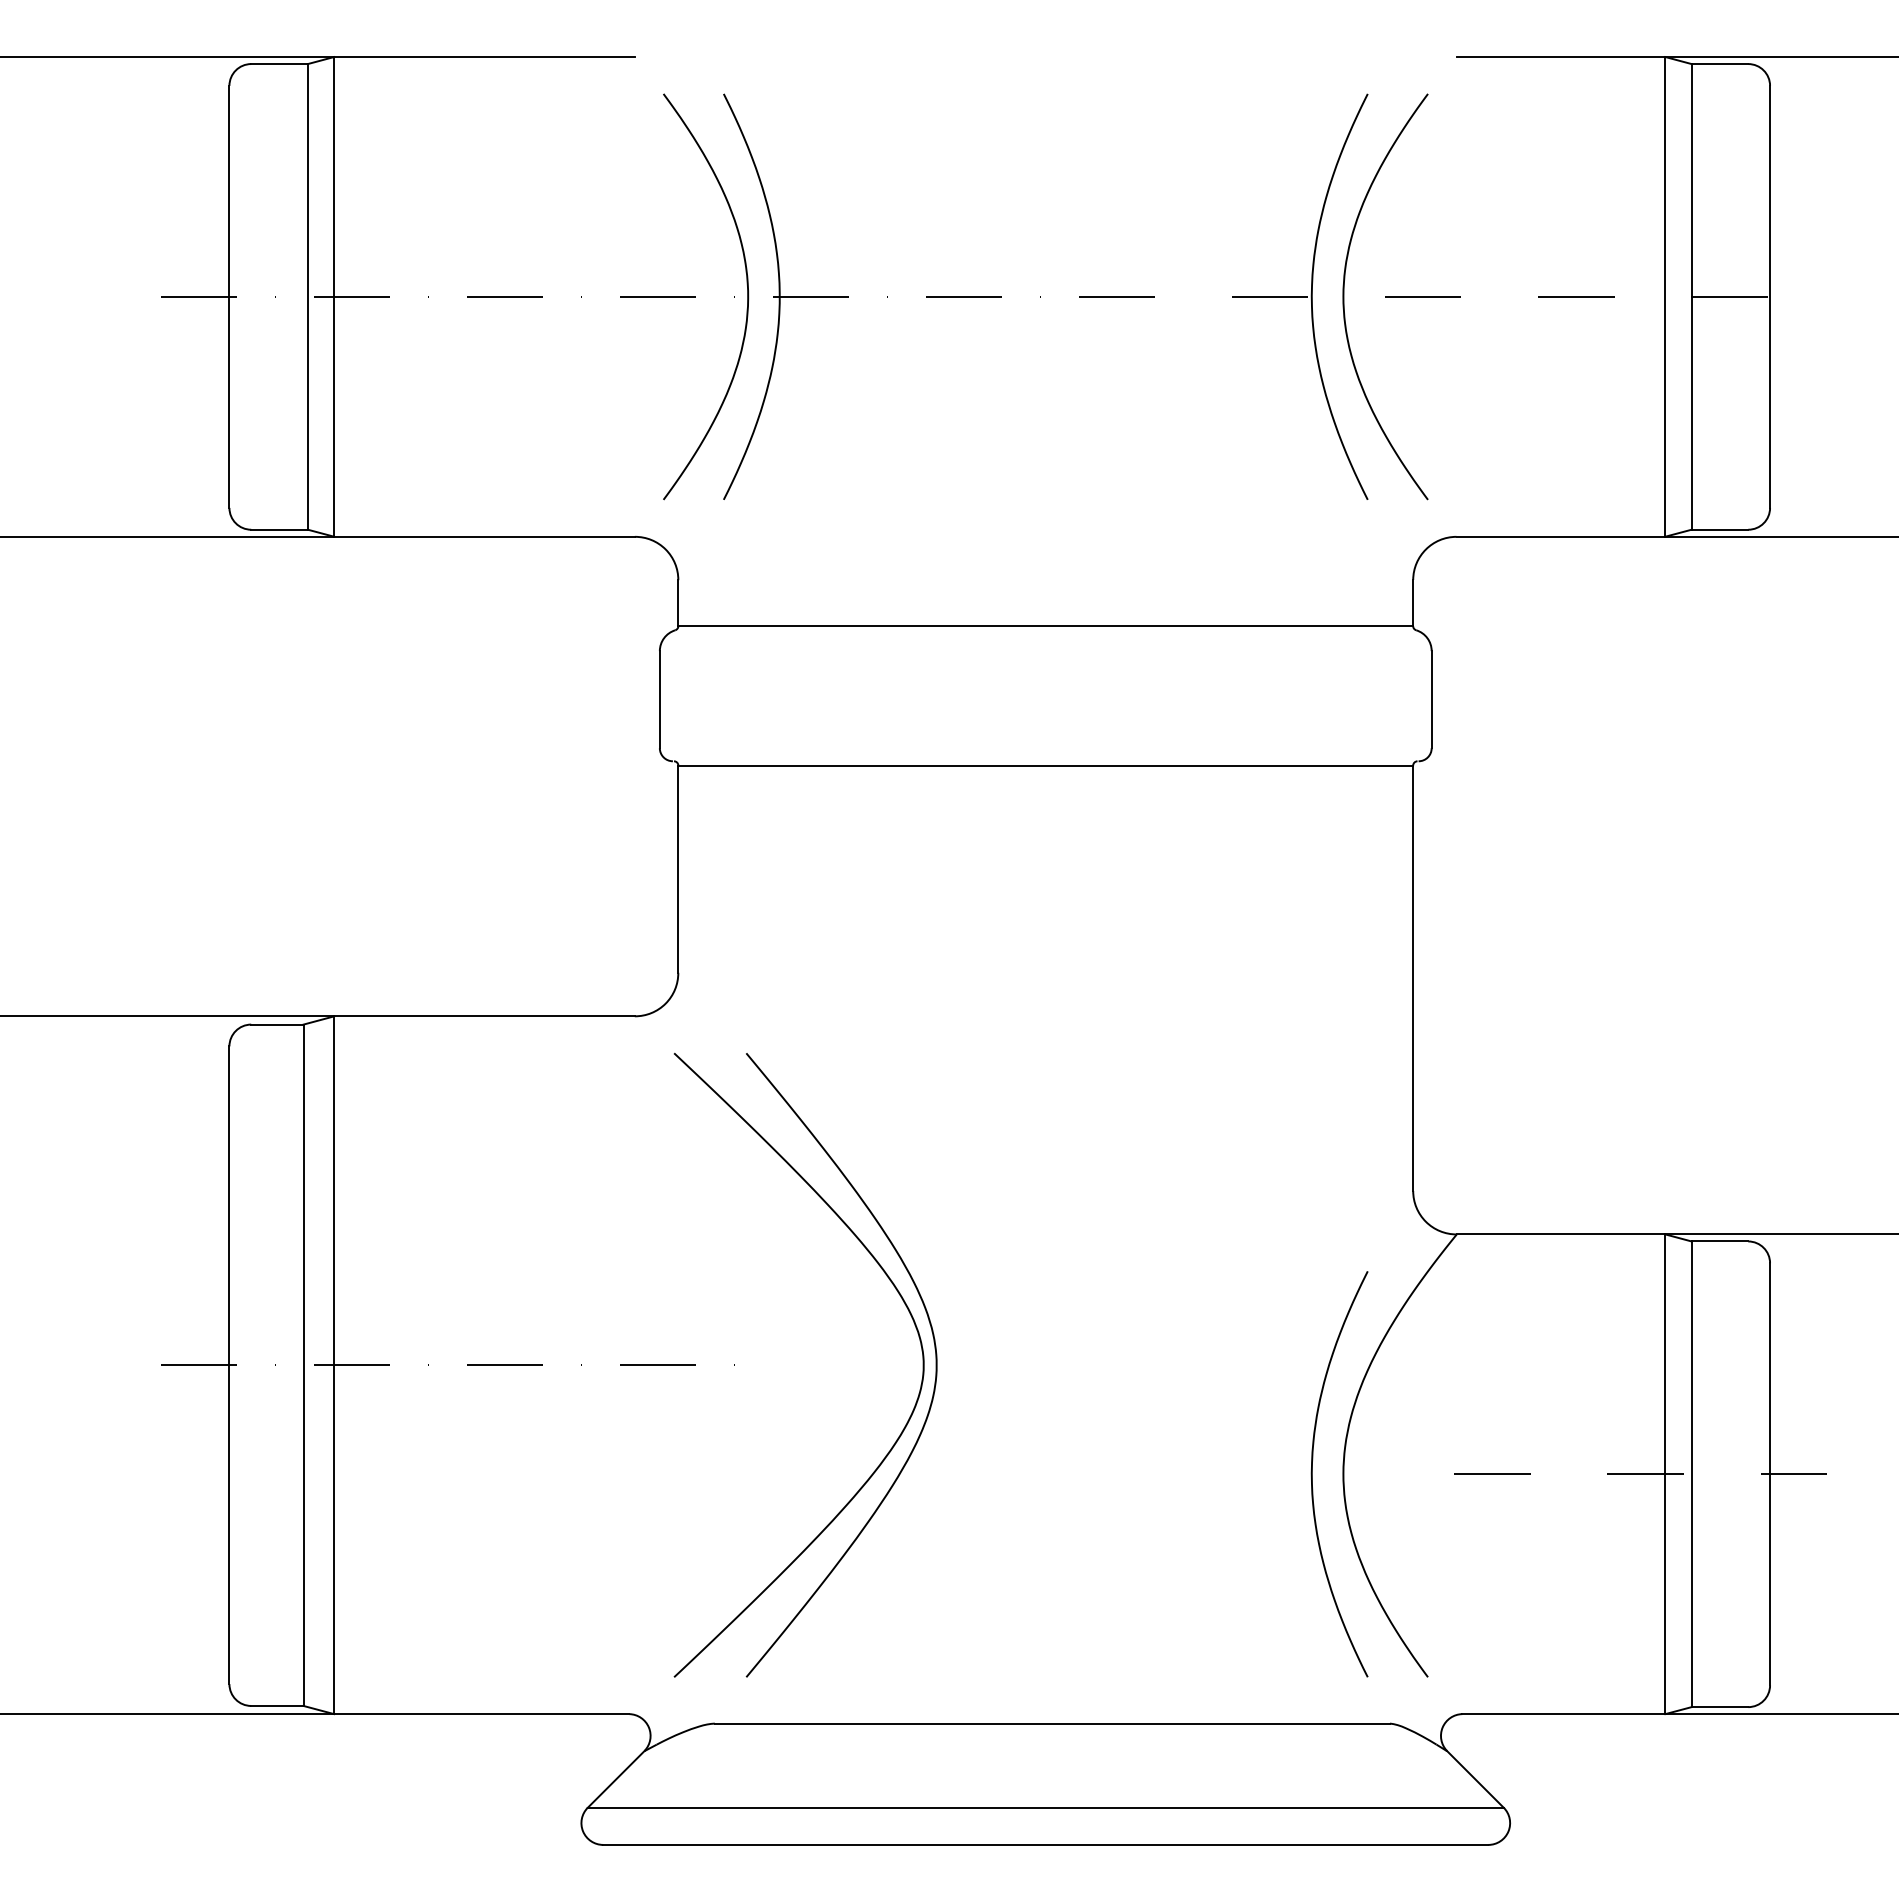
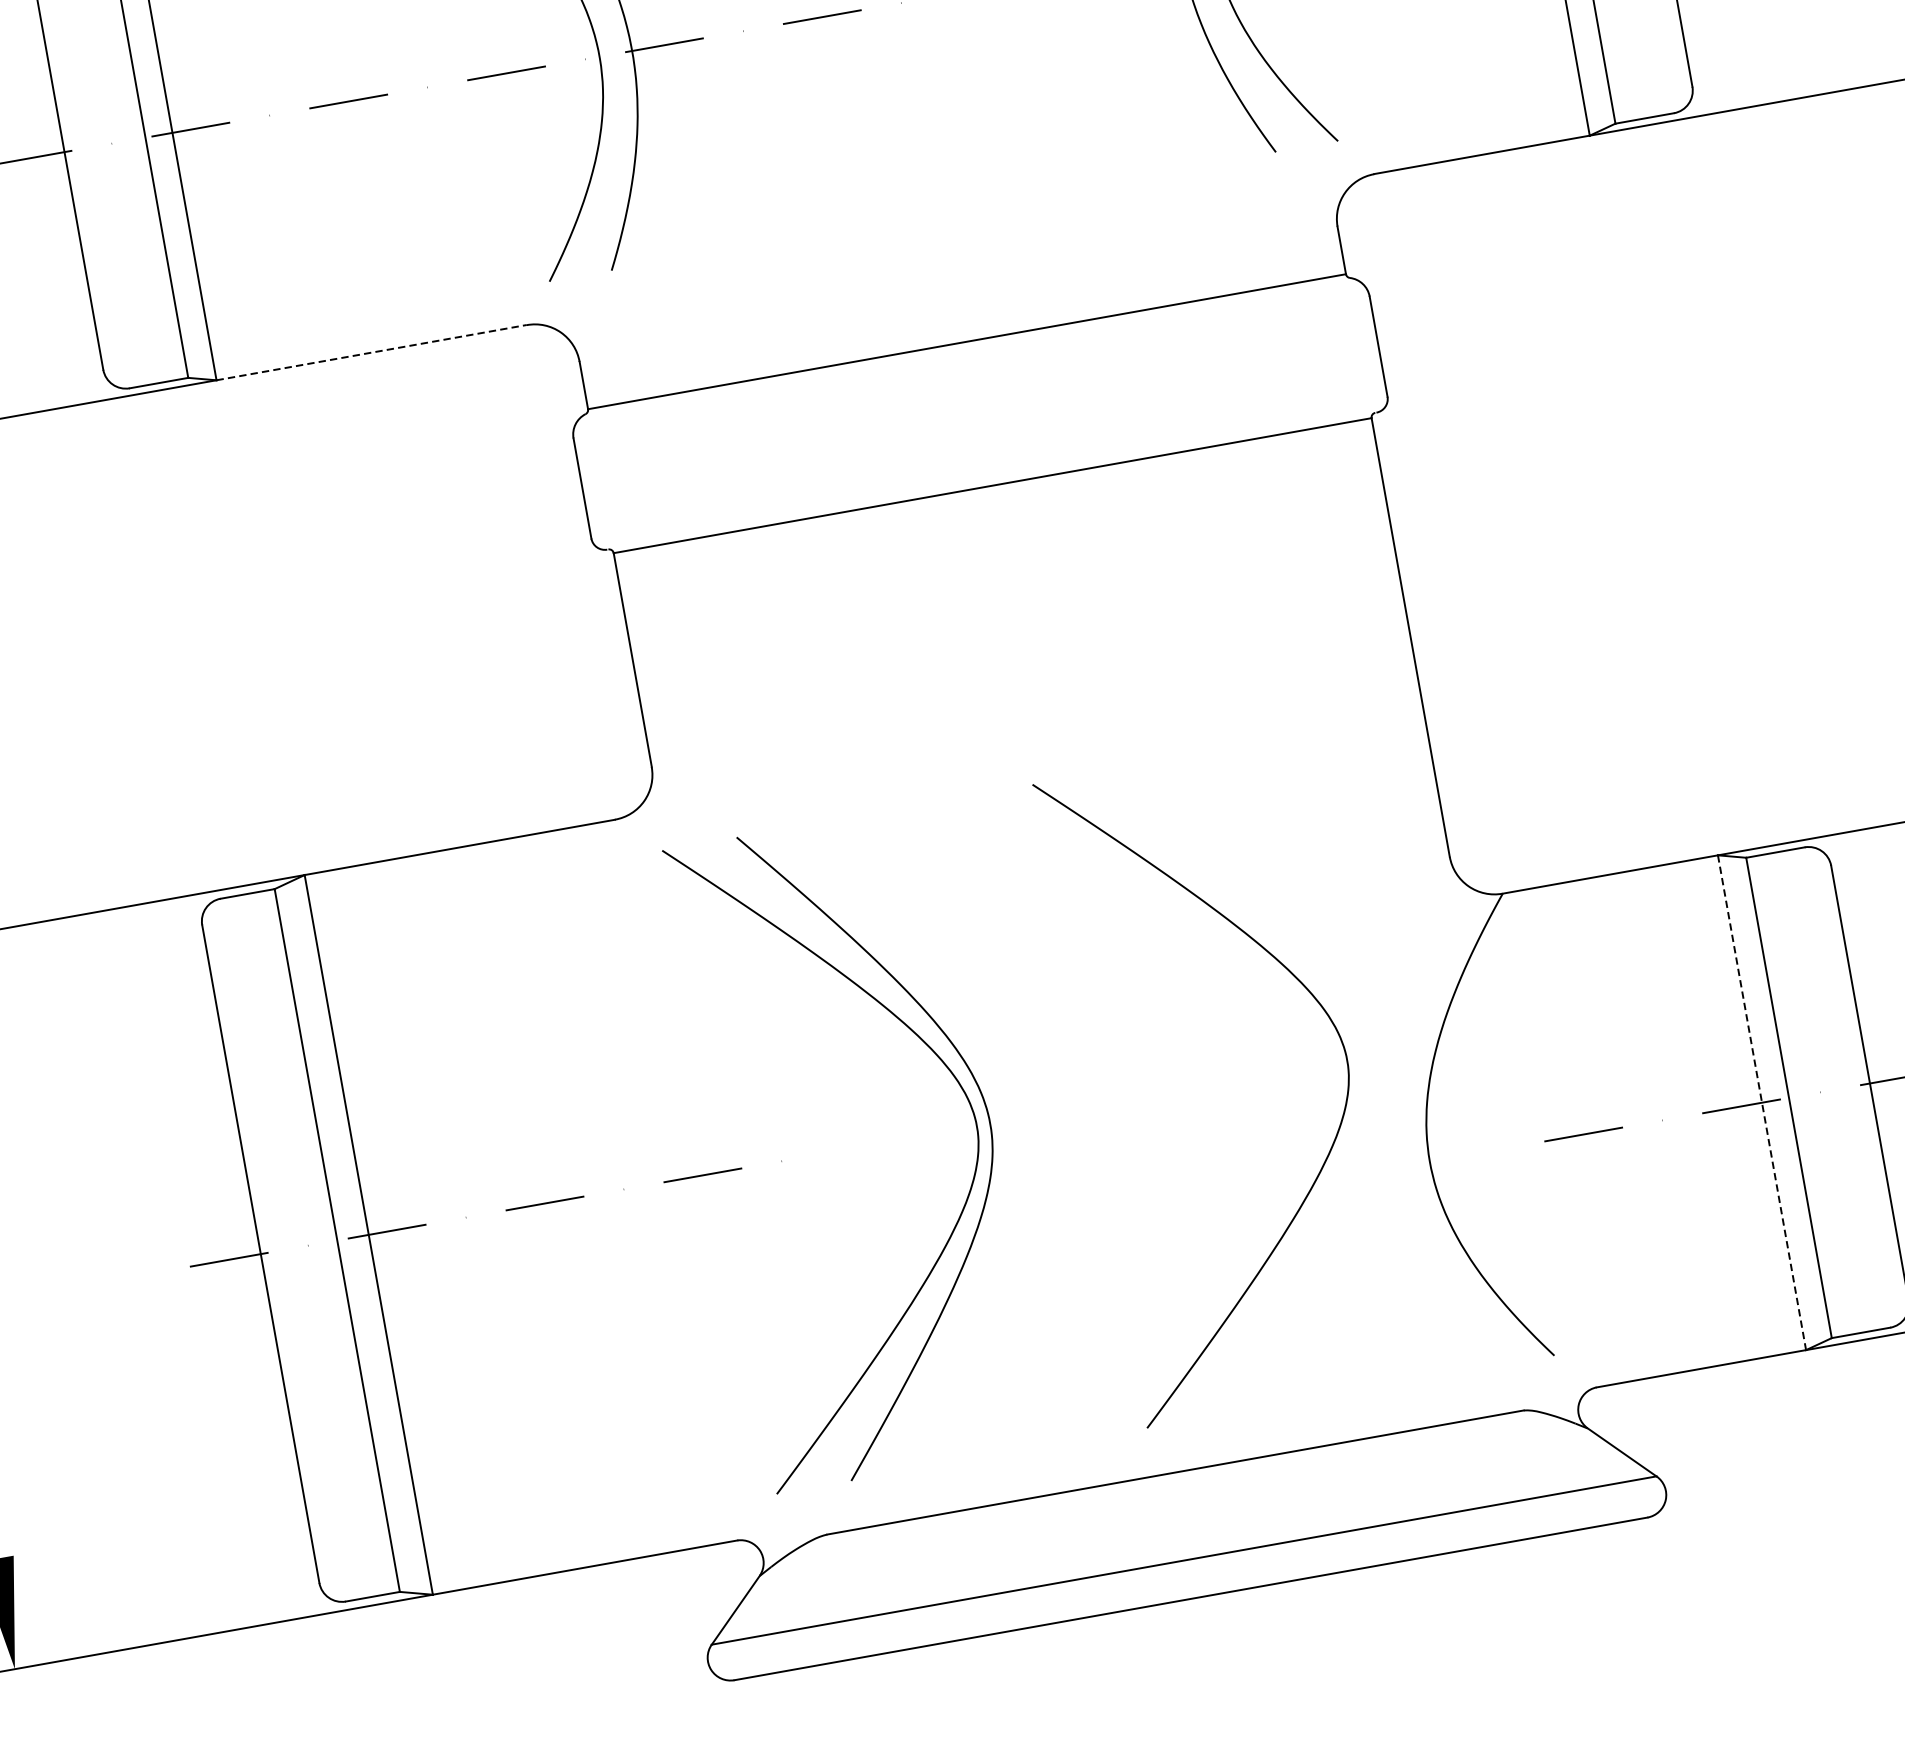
line: (484, 536) -> (371, 352), solid -> dashed
curve: (1264, 1306) -> (1317, 1003), added
curve: (1312, 1474) -> (1398, 1167), removed
line: (1665, 1474) -> (1762, 1102), solid -> dashed

